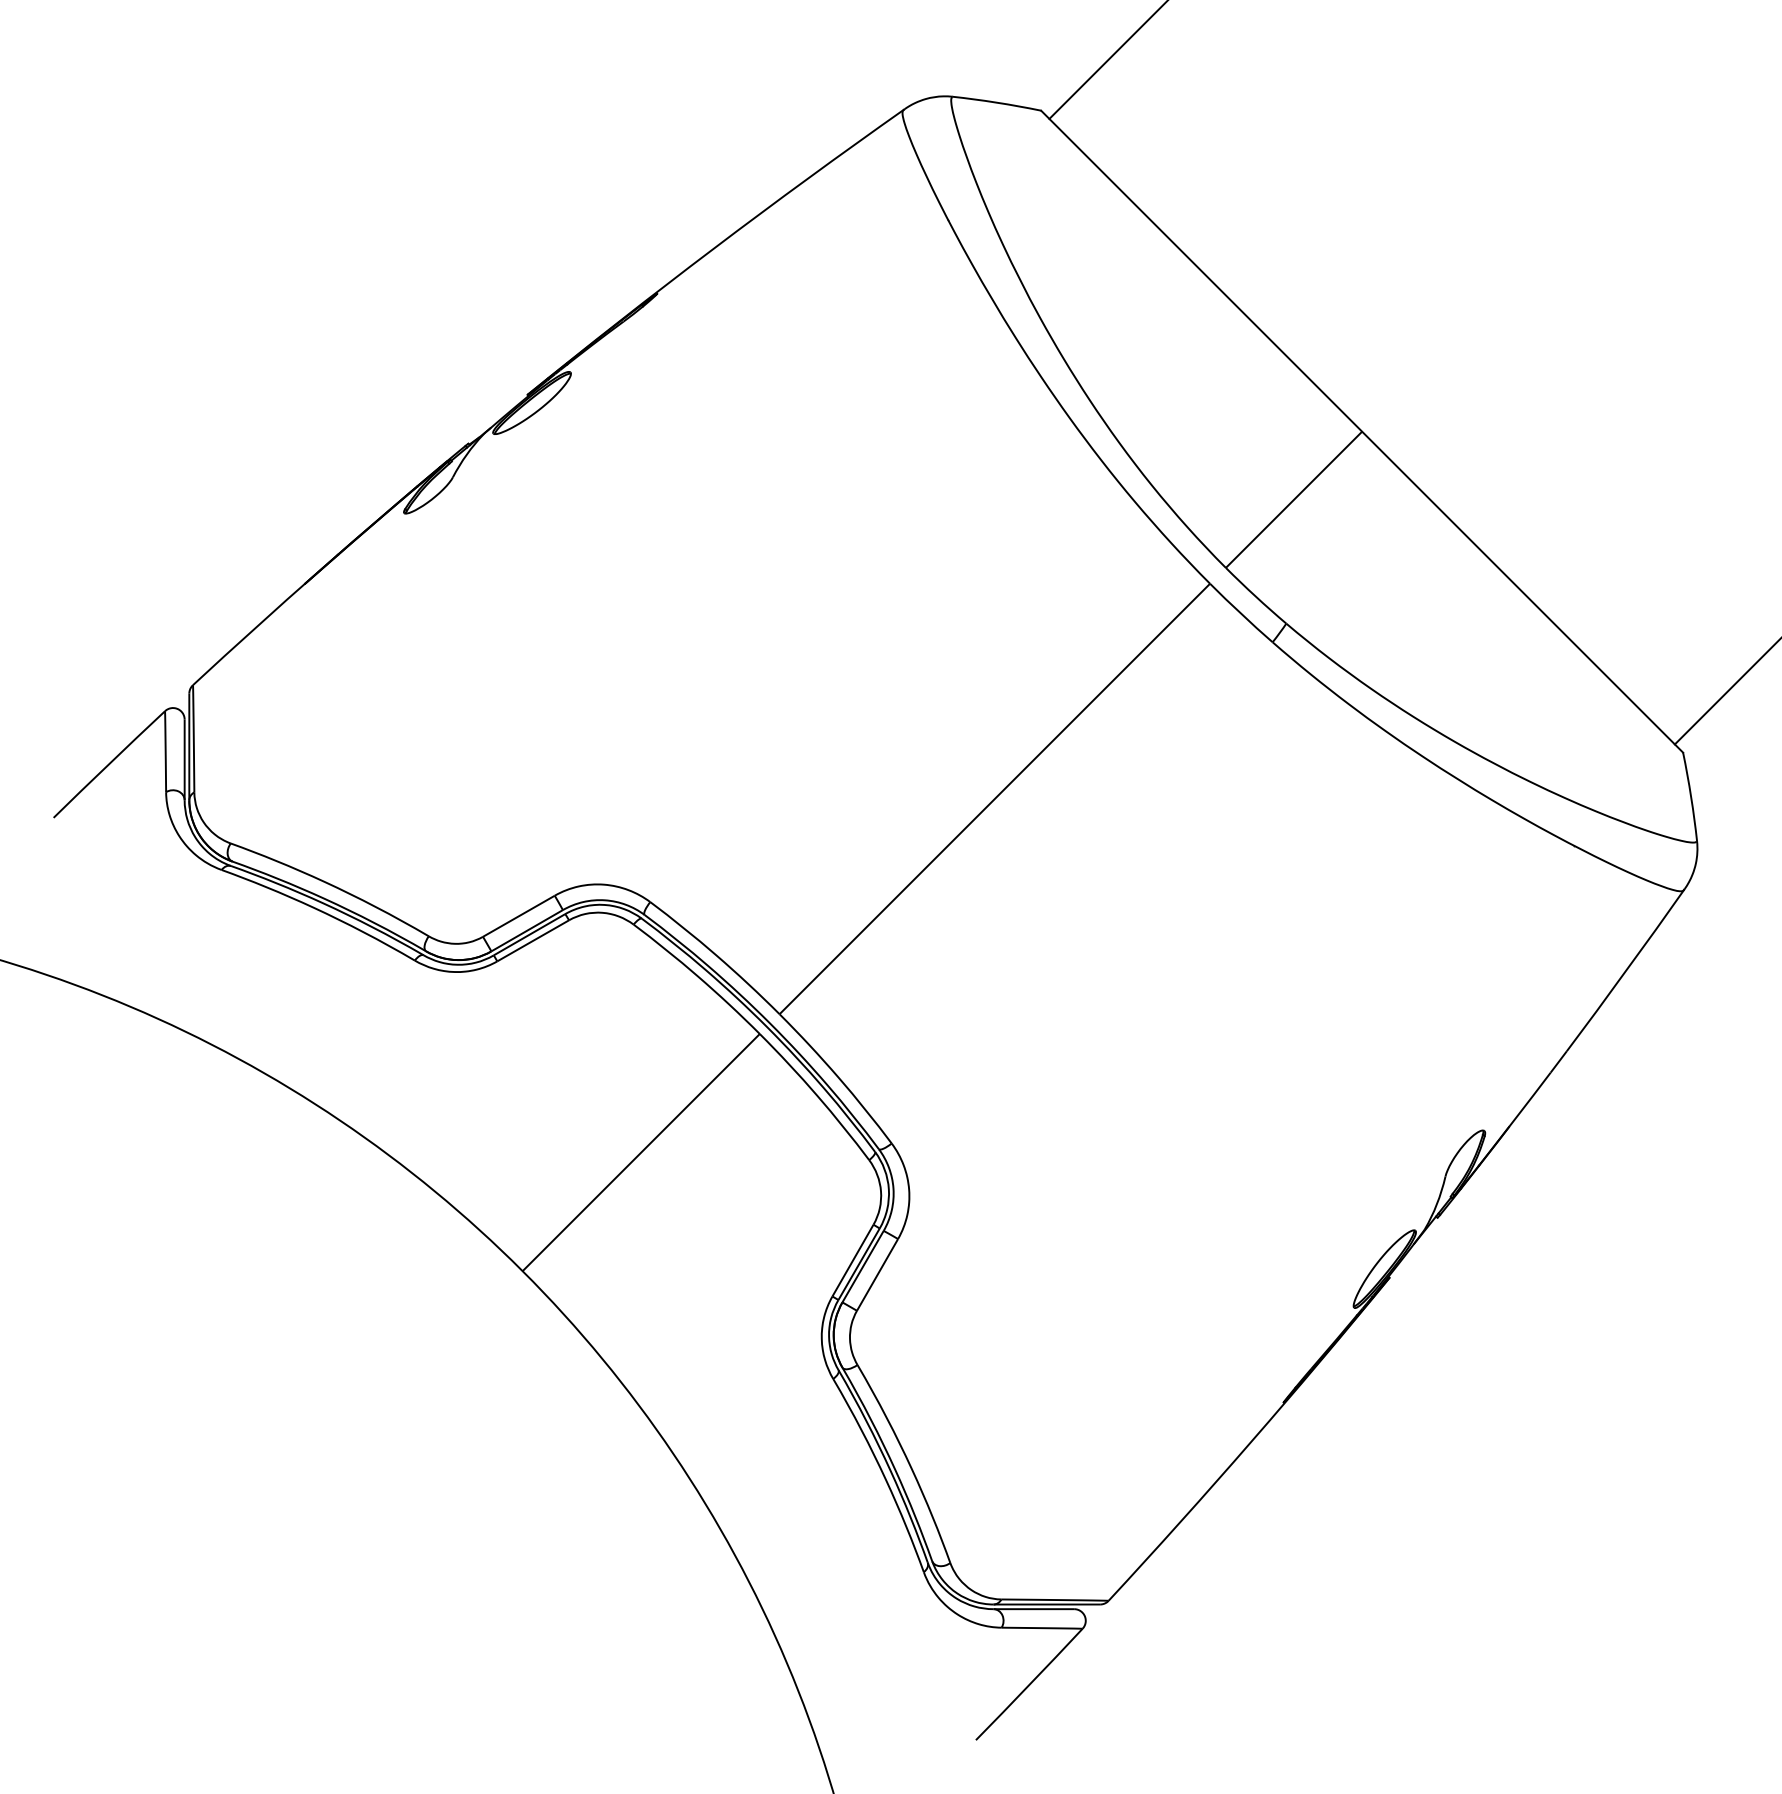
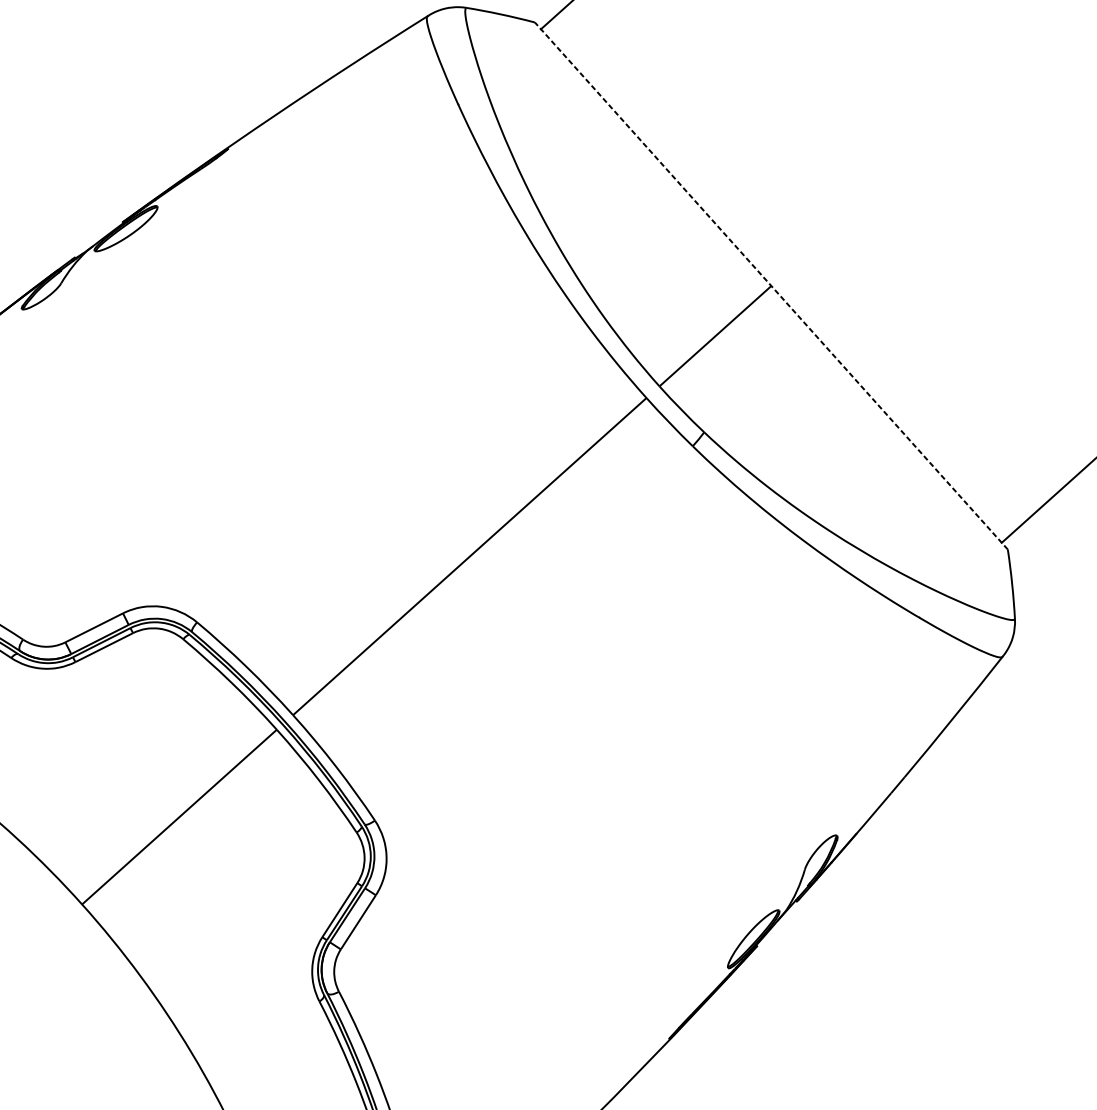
line: (1362, 431) -> (771, 285), solid -> dashed

